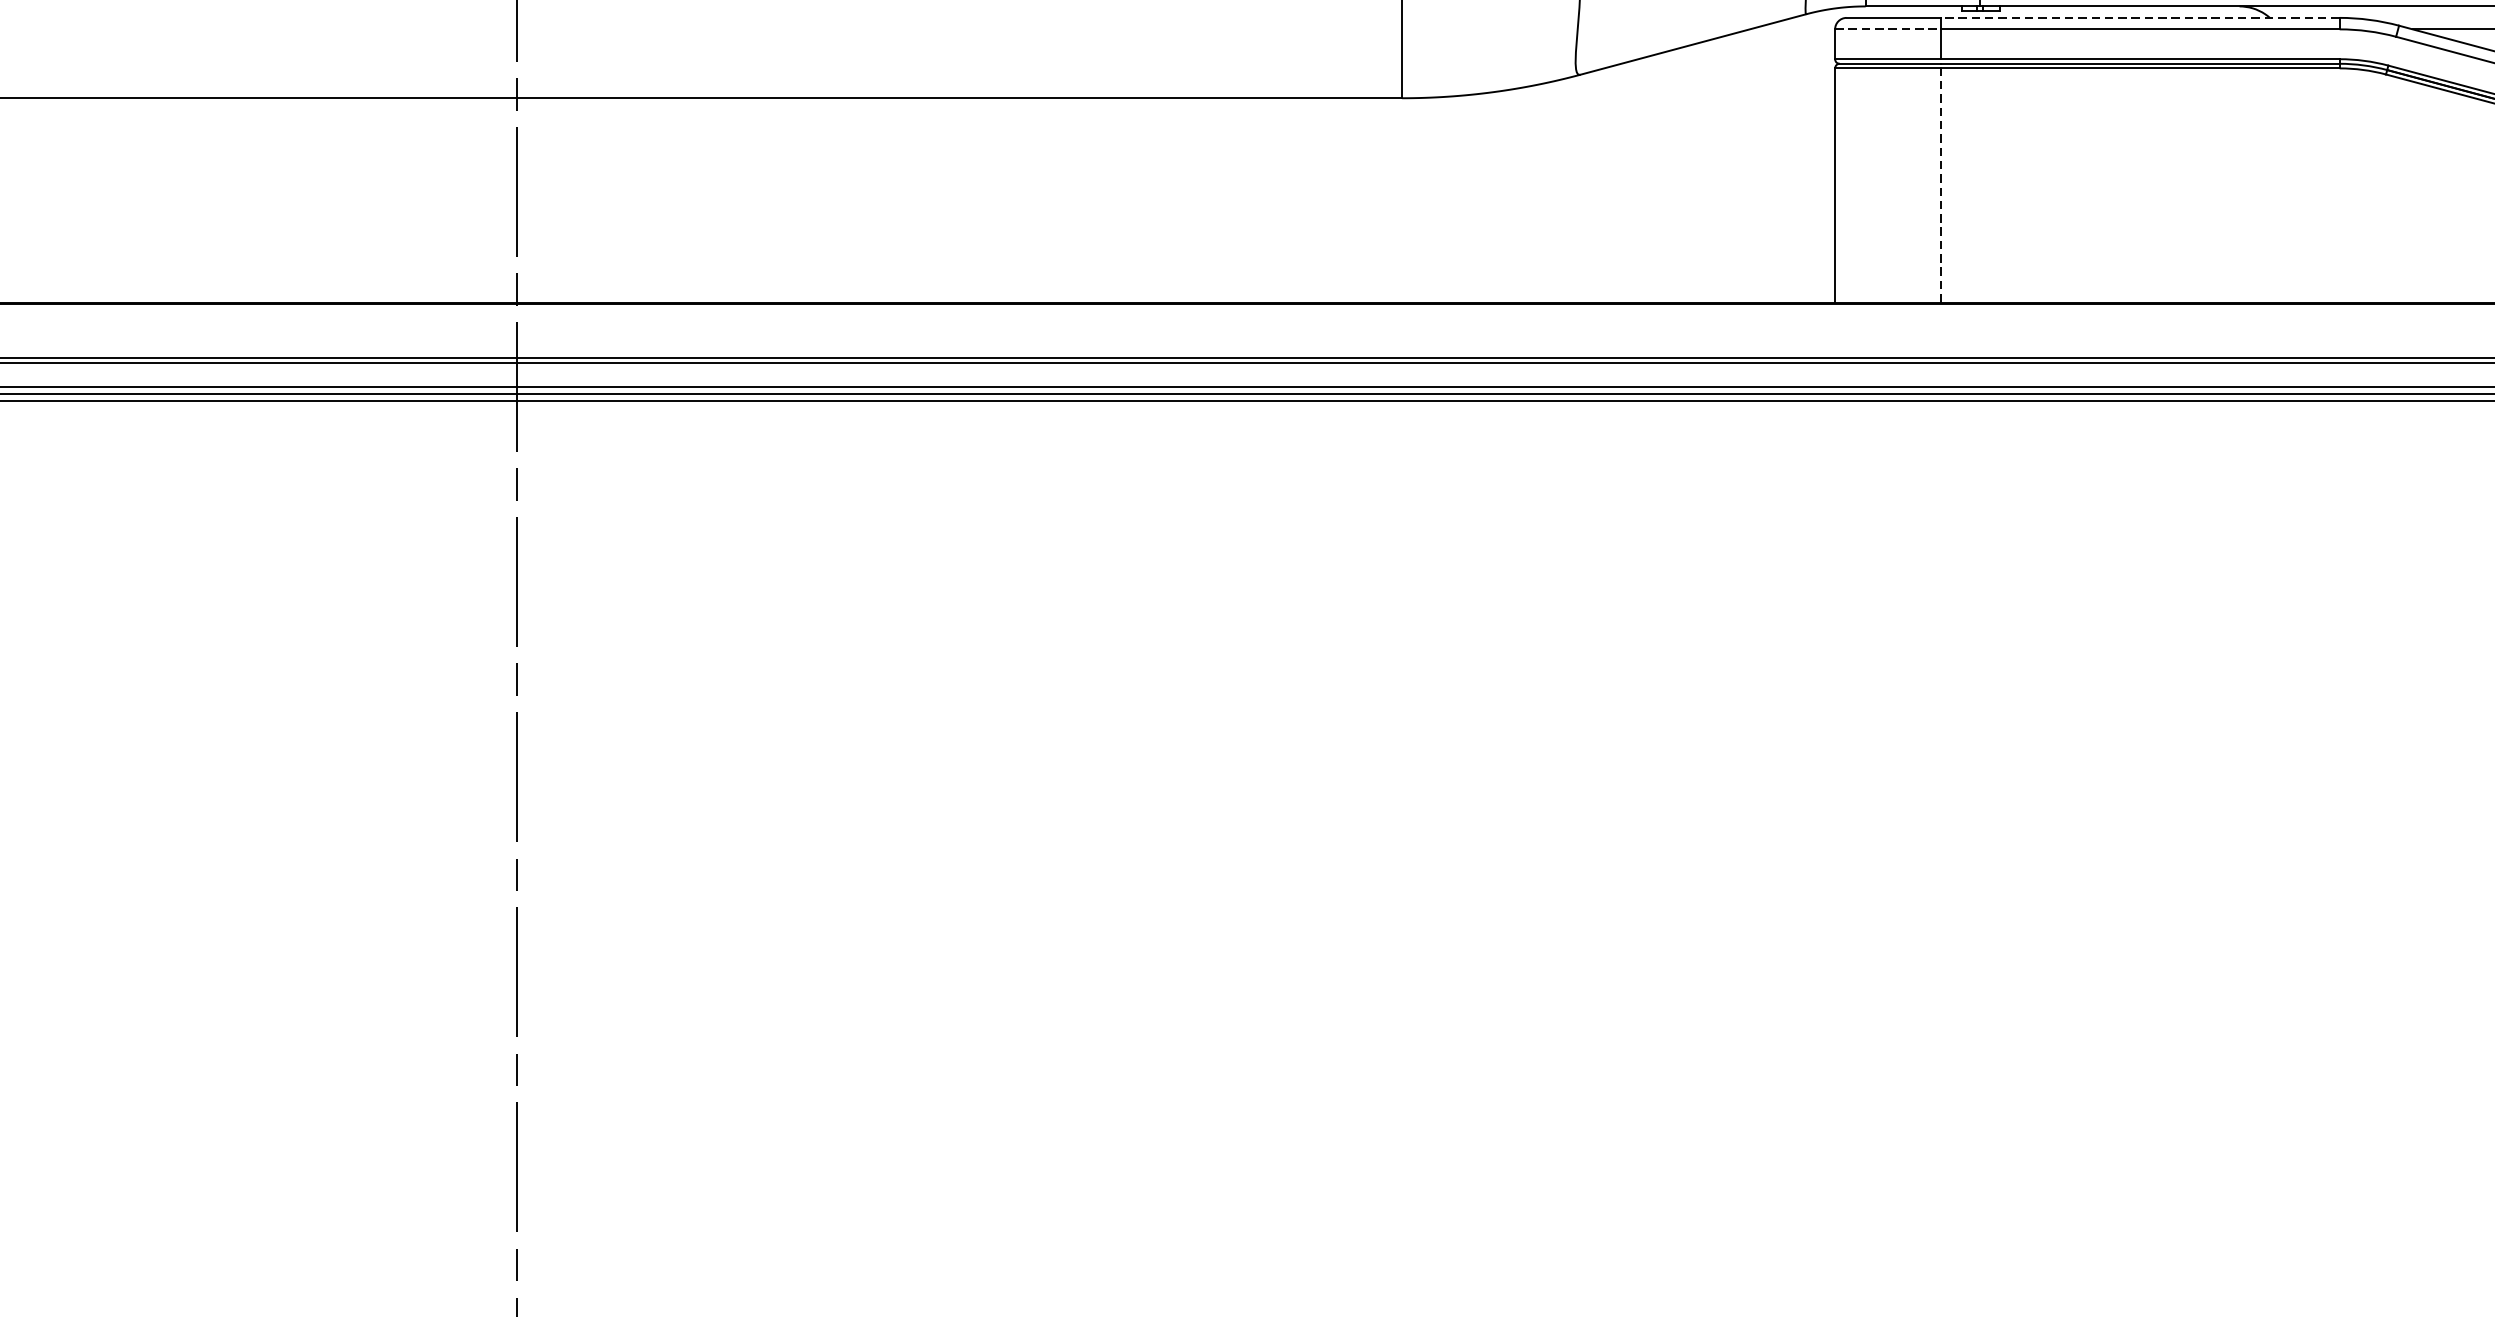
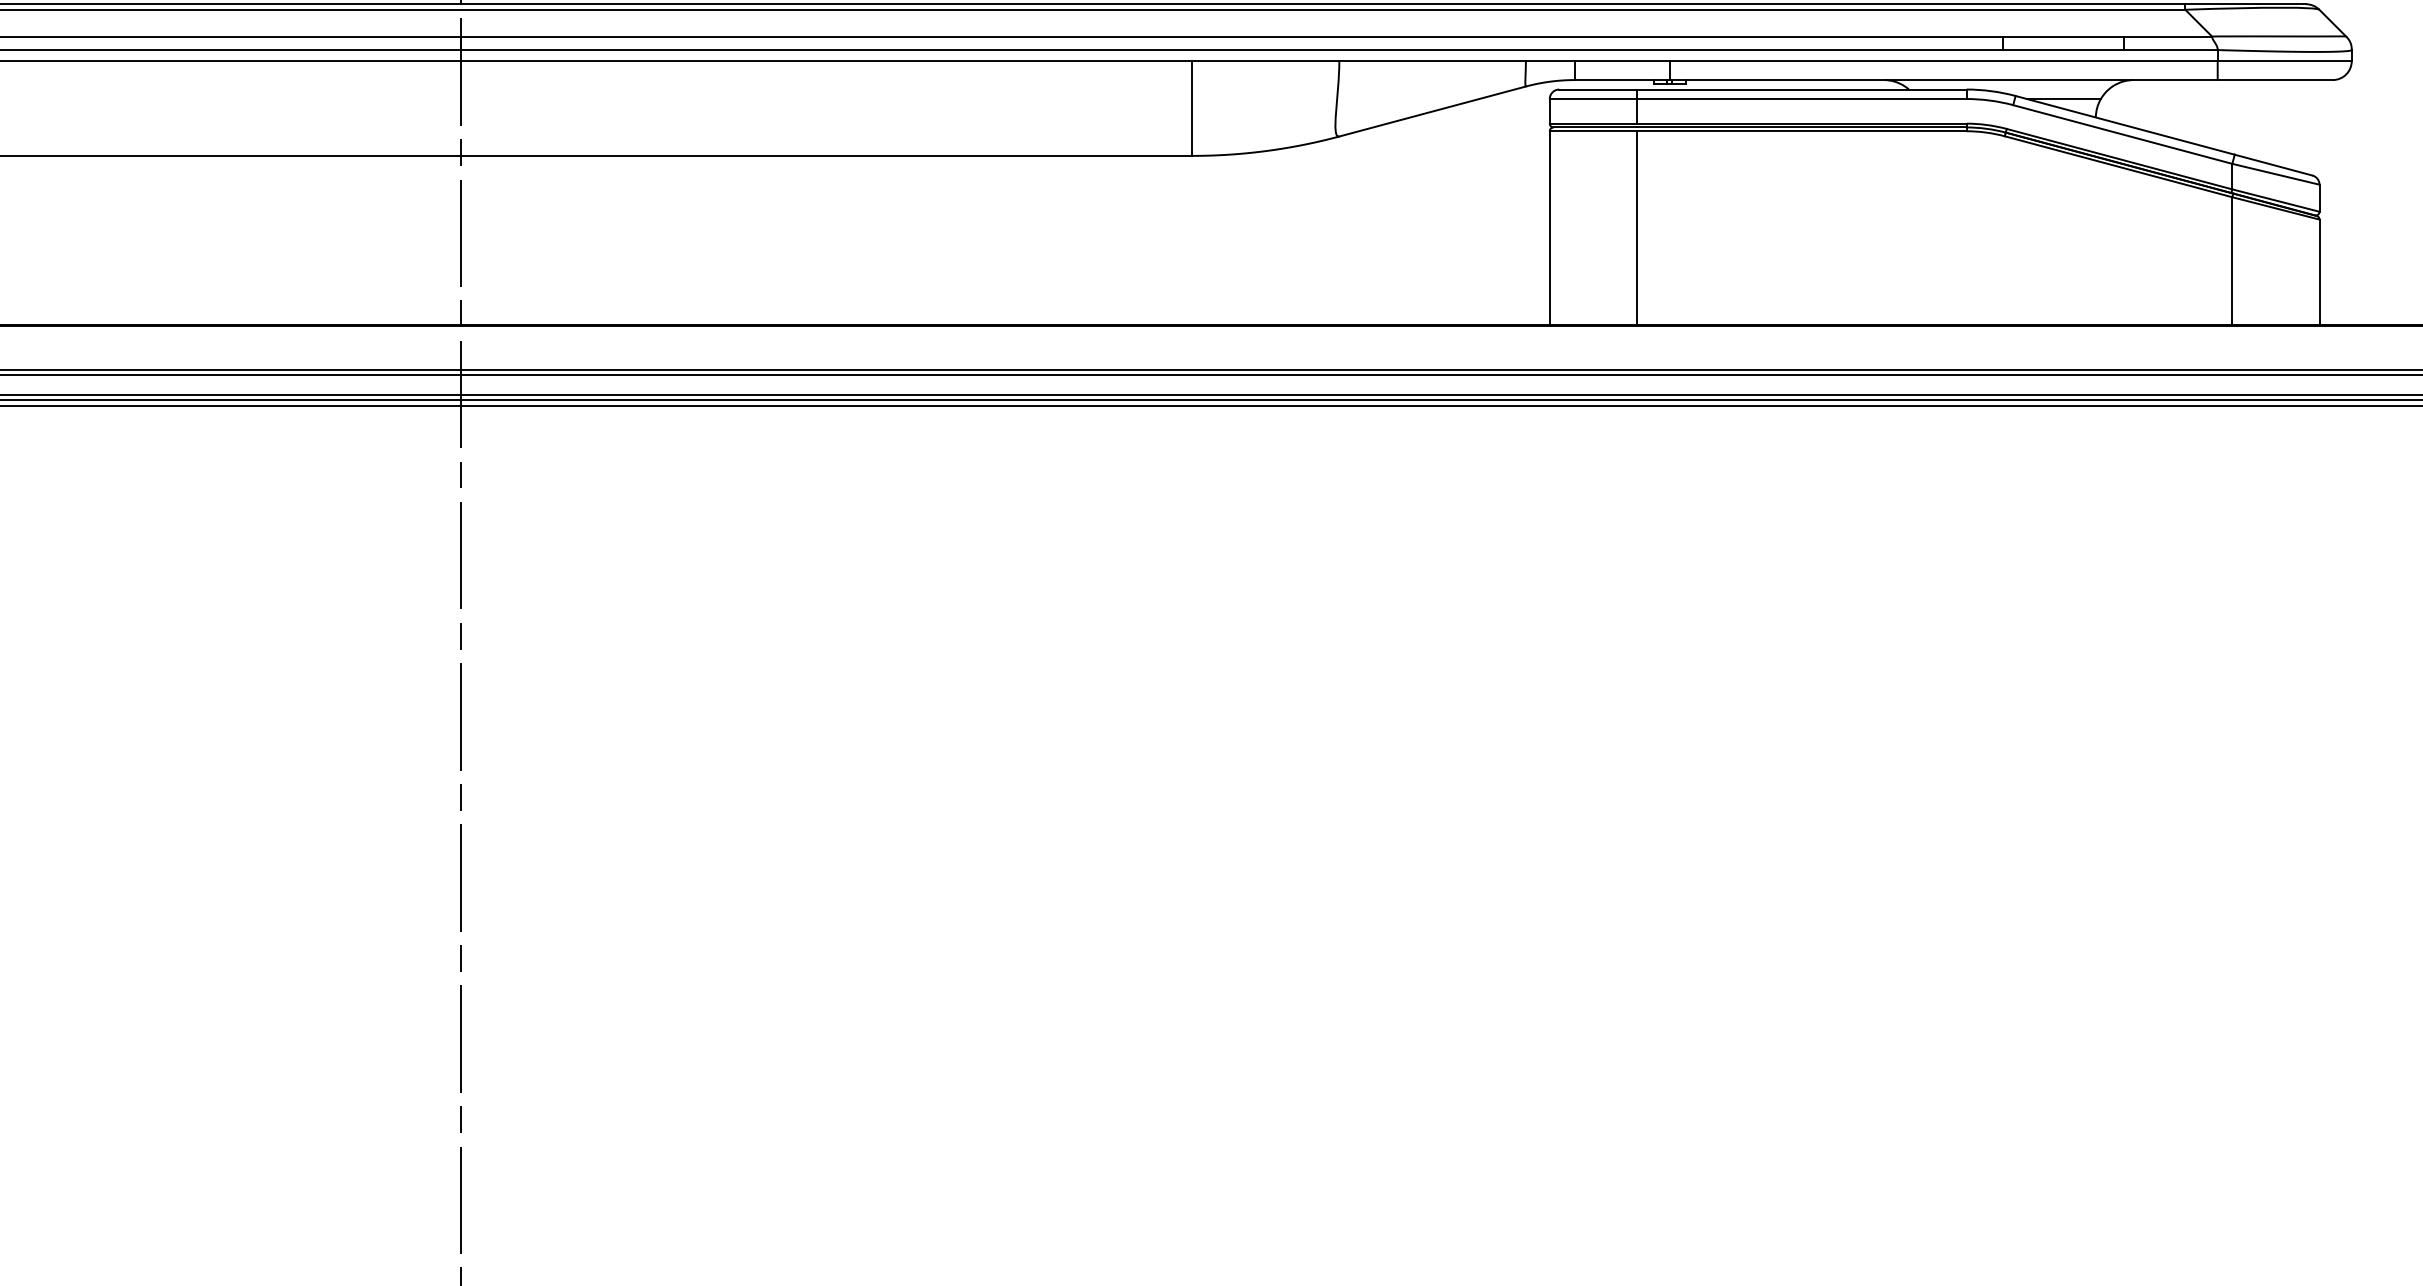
line: (2139, 17) -> (1801, 89), dashed -> solid
line: (1888, 29) -> (1593, 99), dashed -> solid
line: (1940, 184) -> (1636, 227), dashed -> solid

